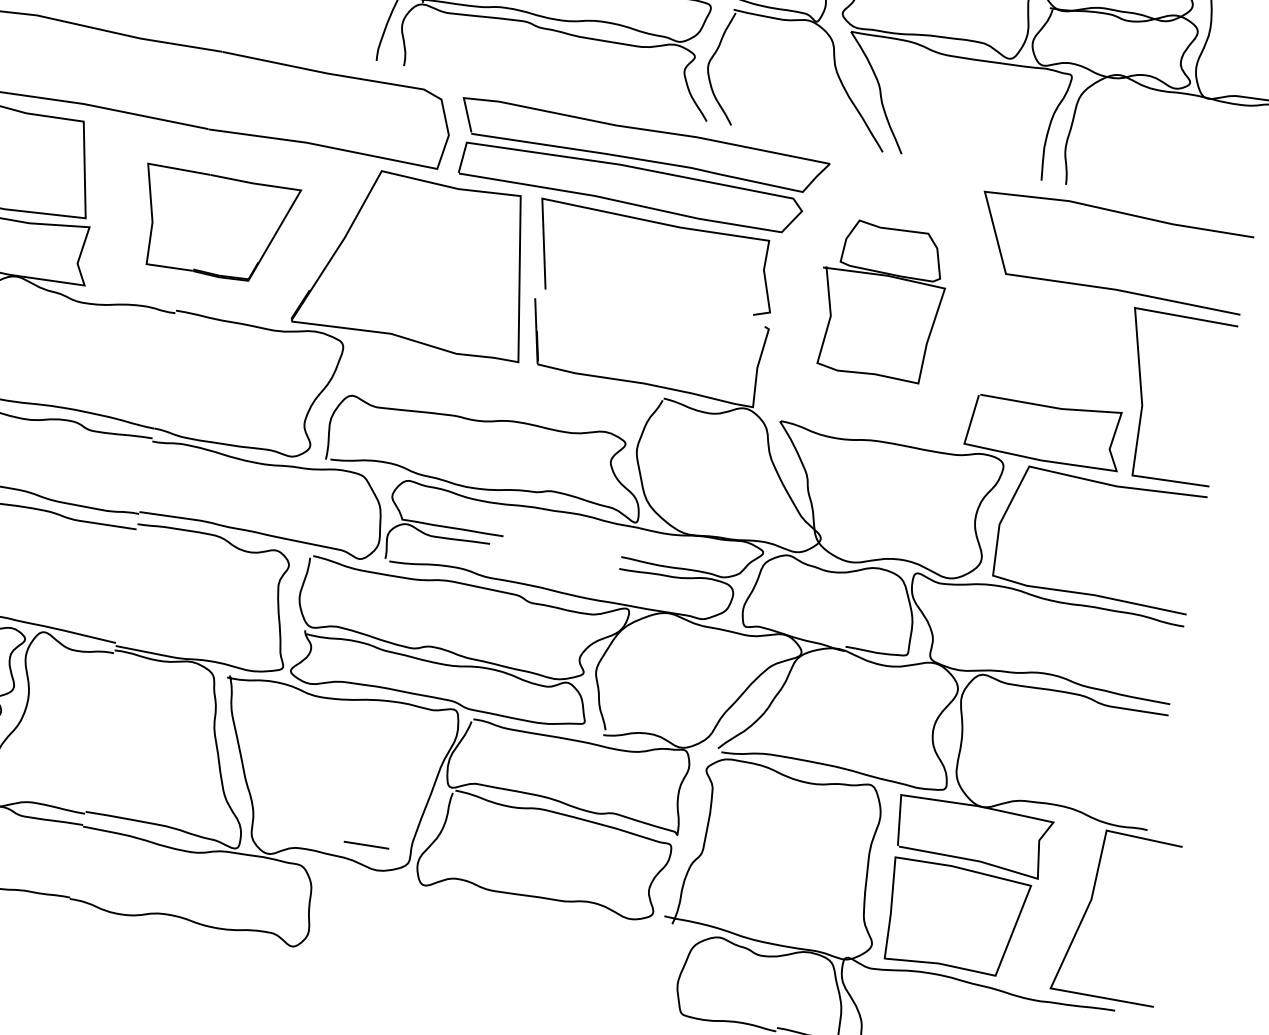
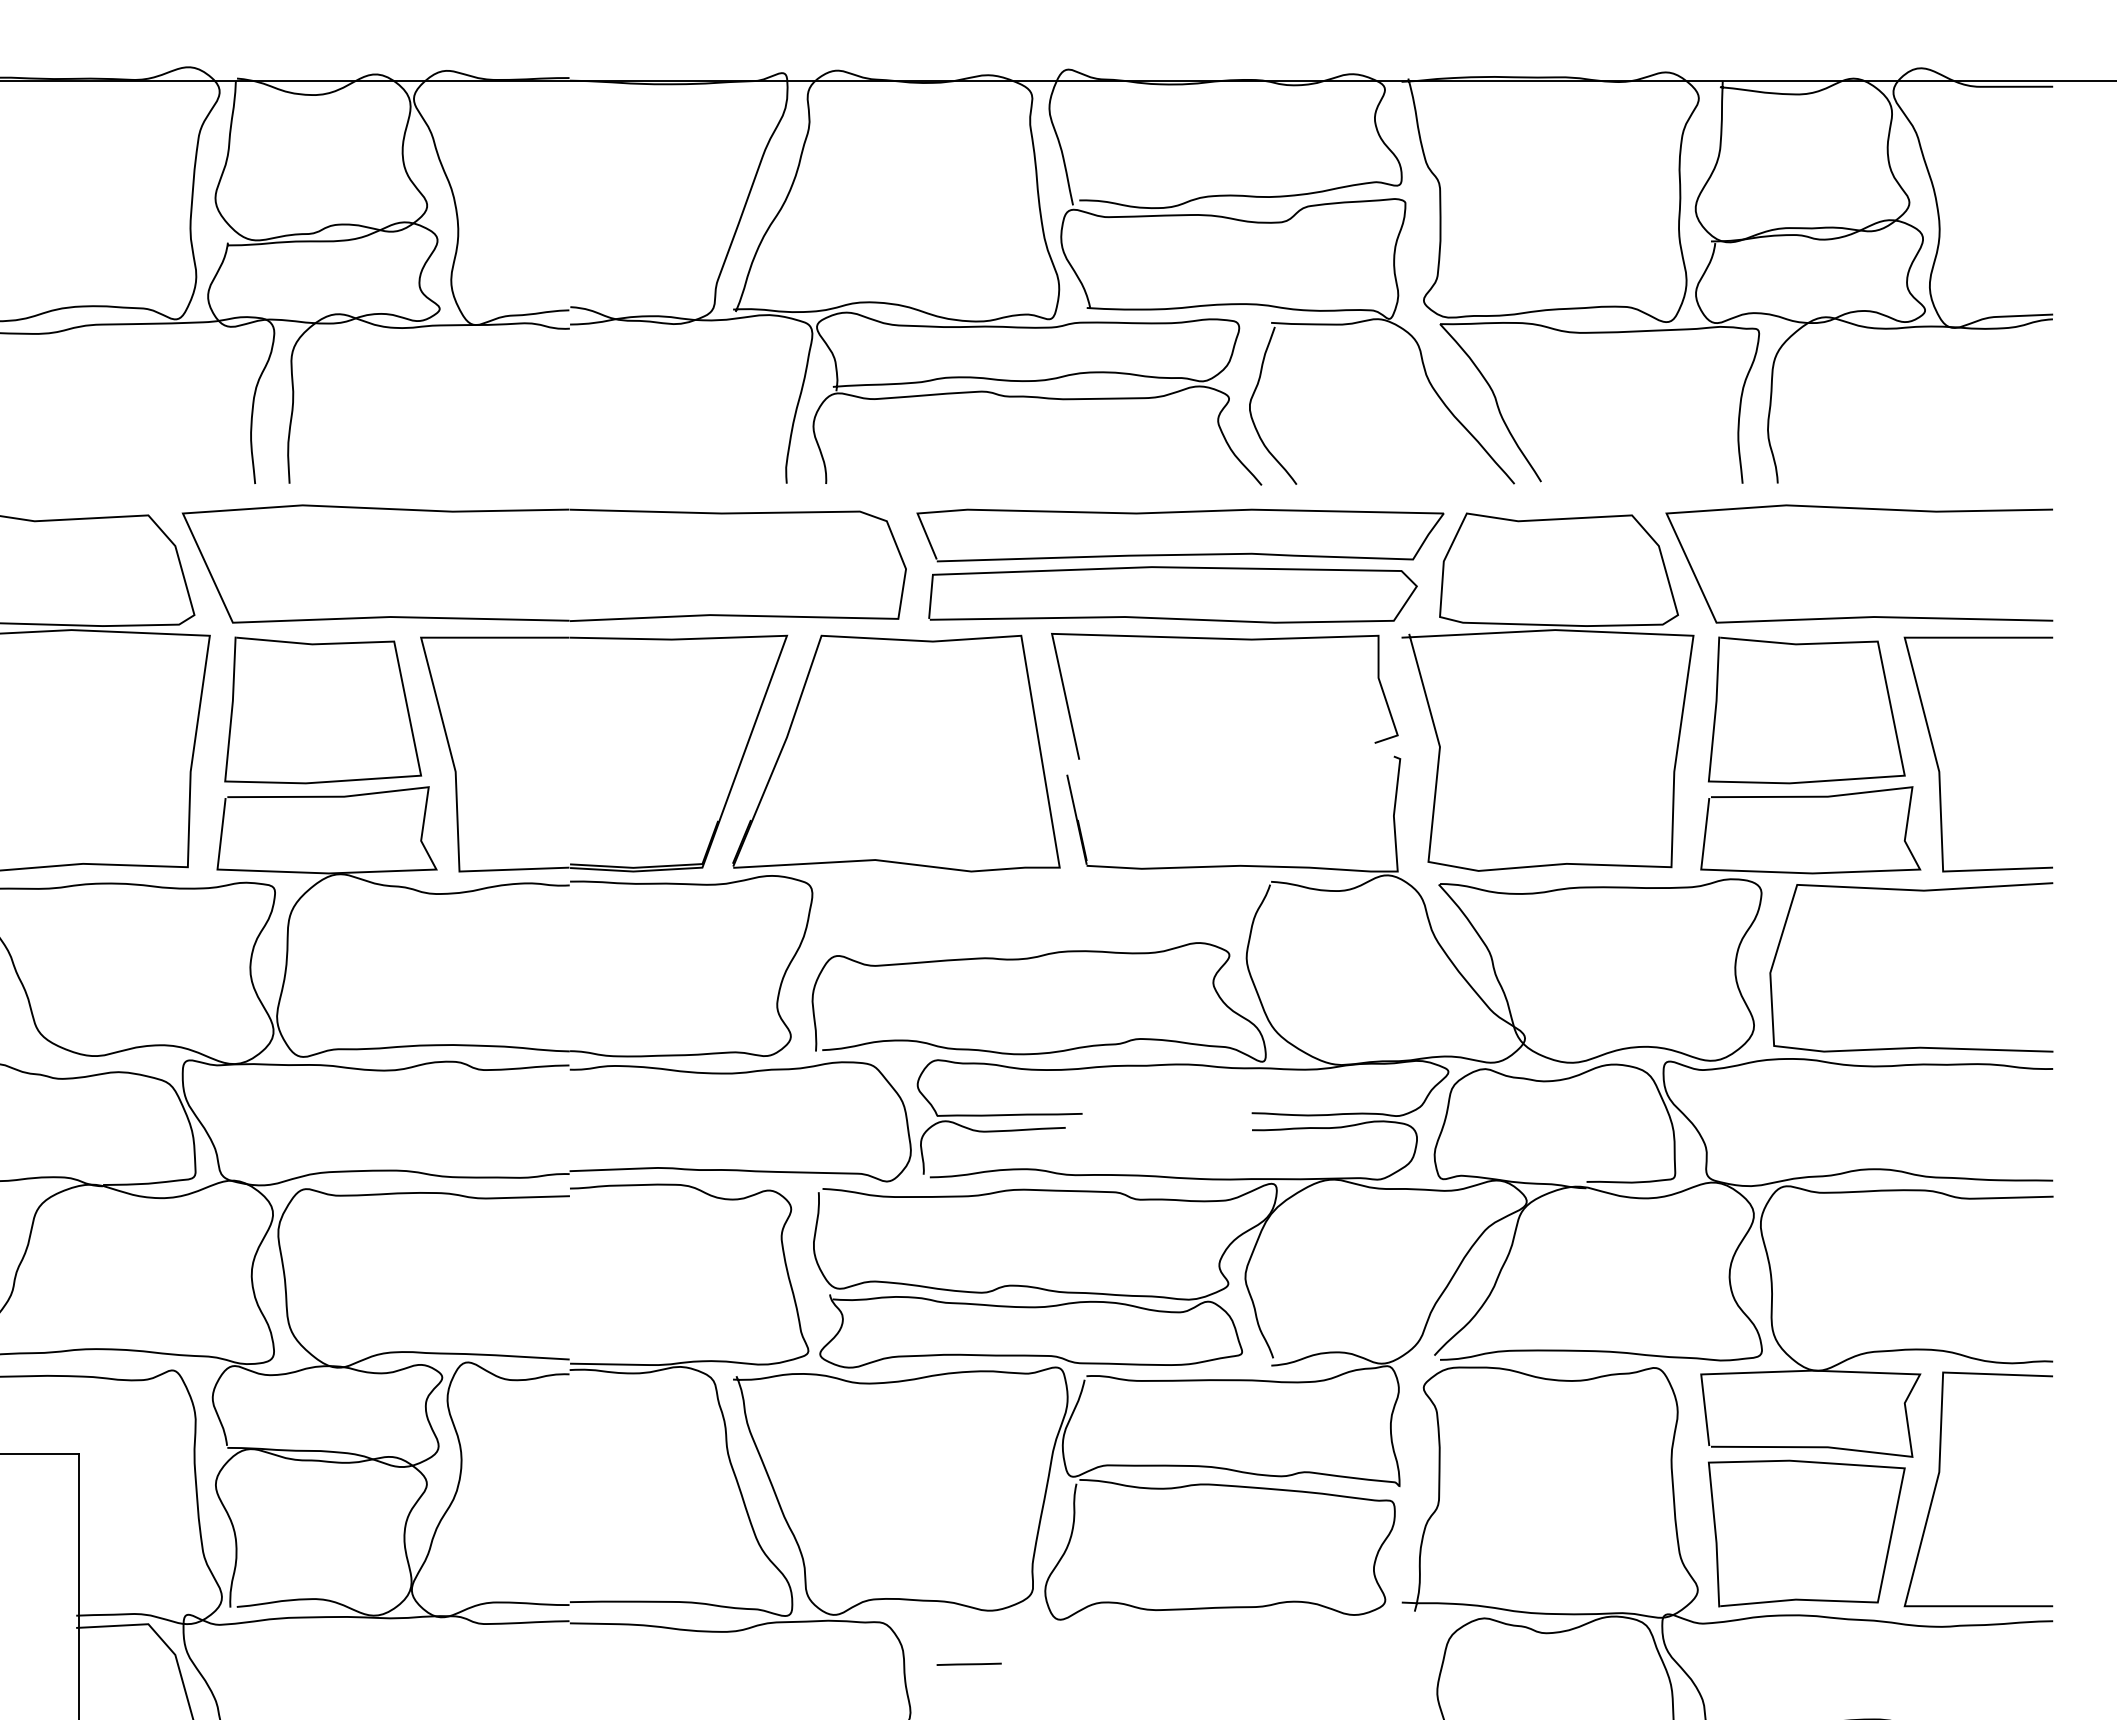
part: (216, 225) -> (604, 753), size x1.67
part: (879, 300) -> (1547, 691), size x1.67
curve: (1062, 300) -> (1801, 645), added
line: (366, 844) -> (968, 1663), moved
line: (1089, 905) -> (1938, 1480), moved

